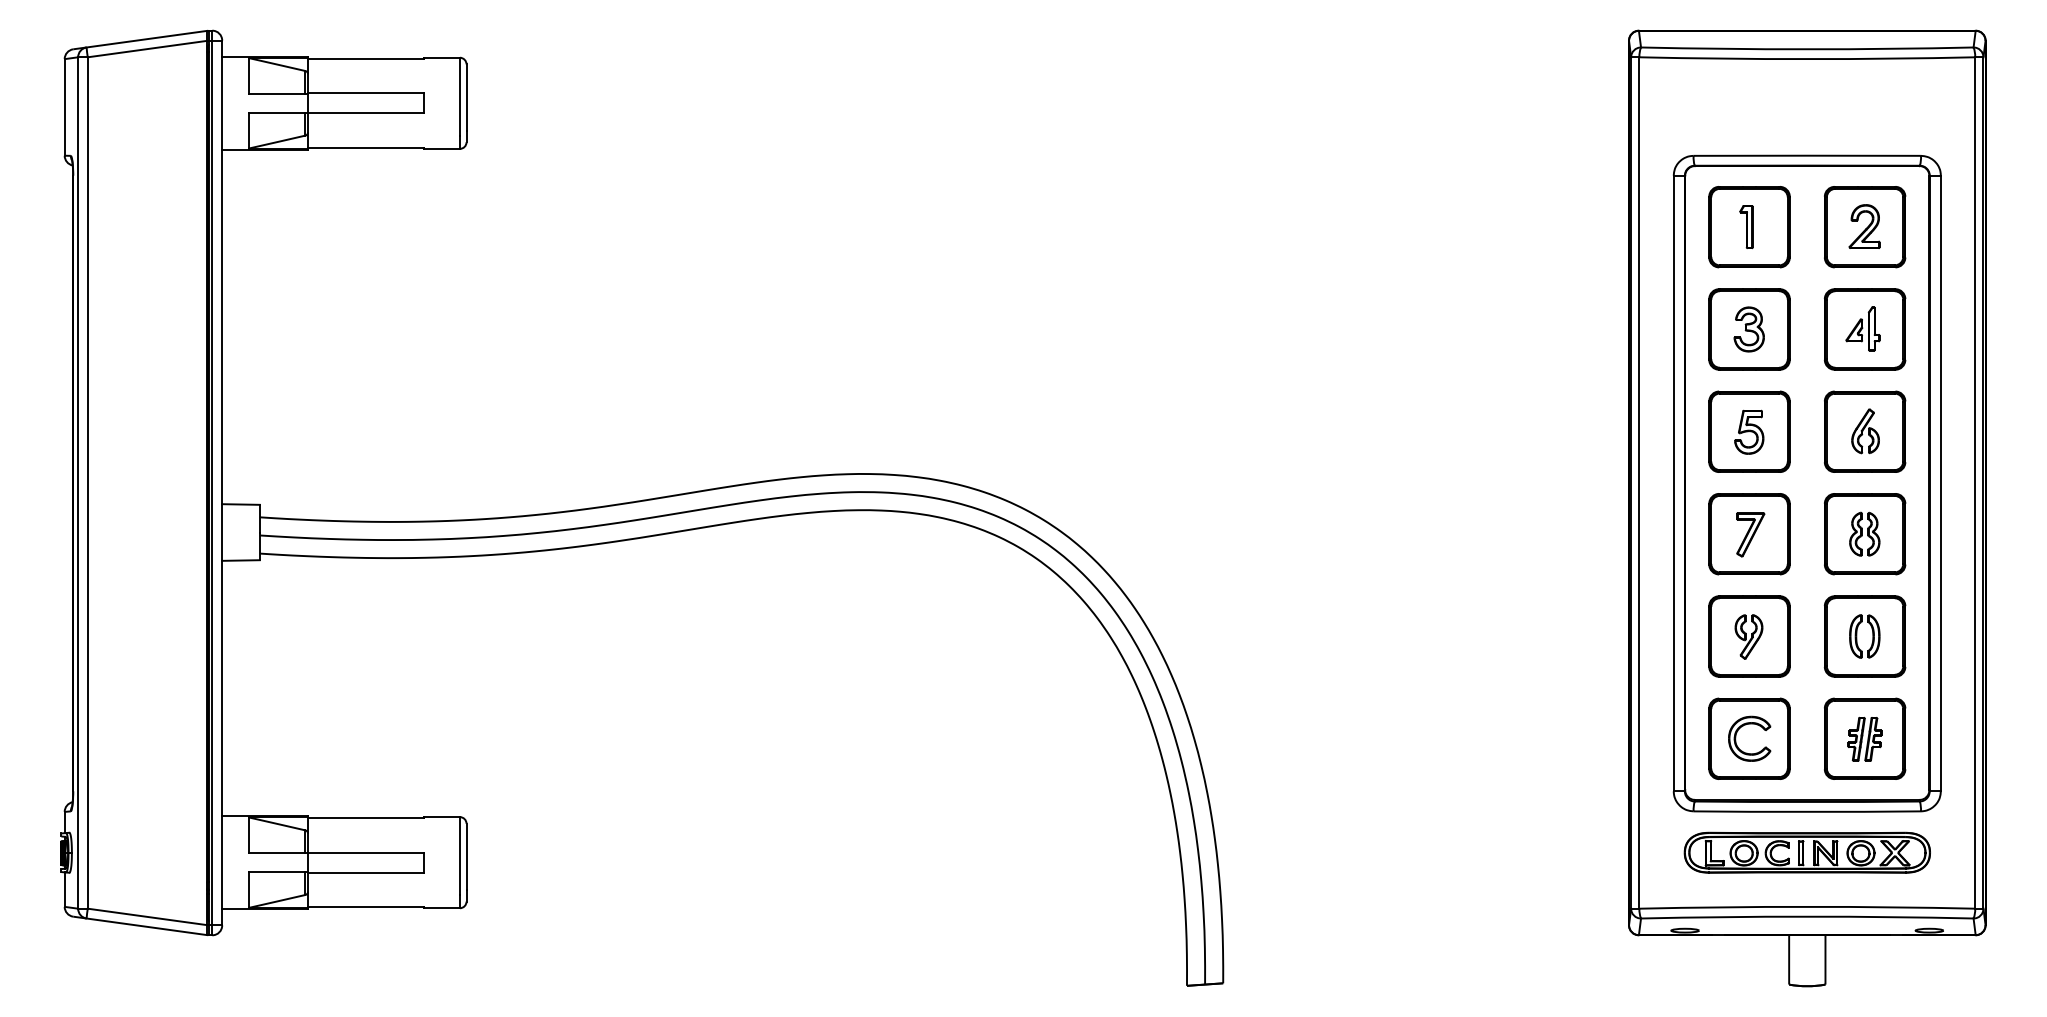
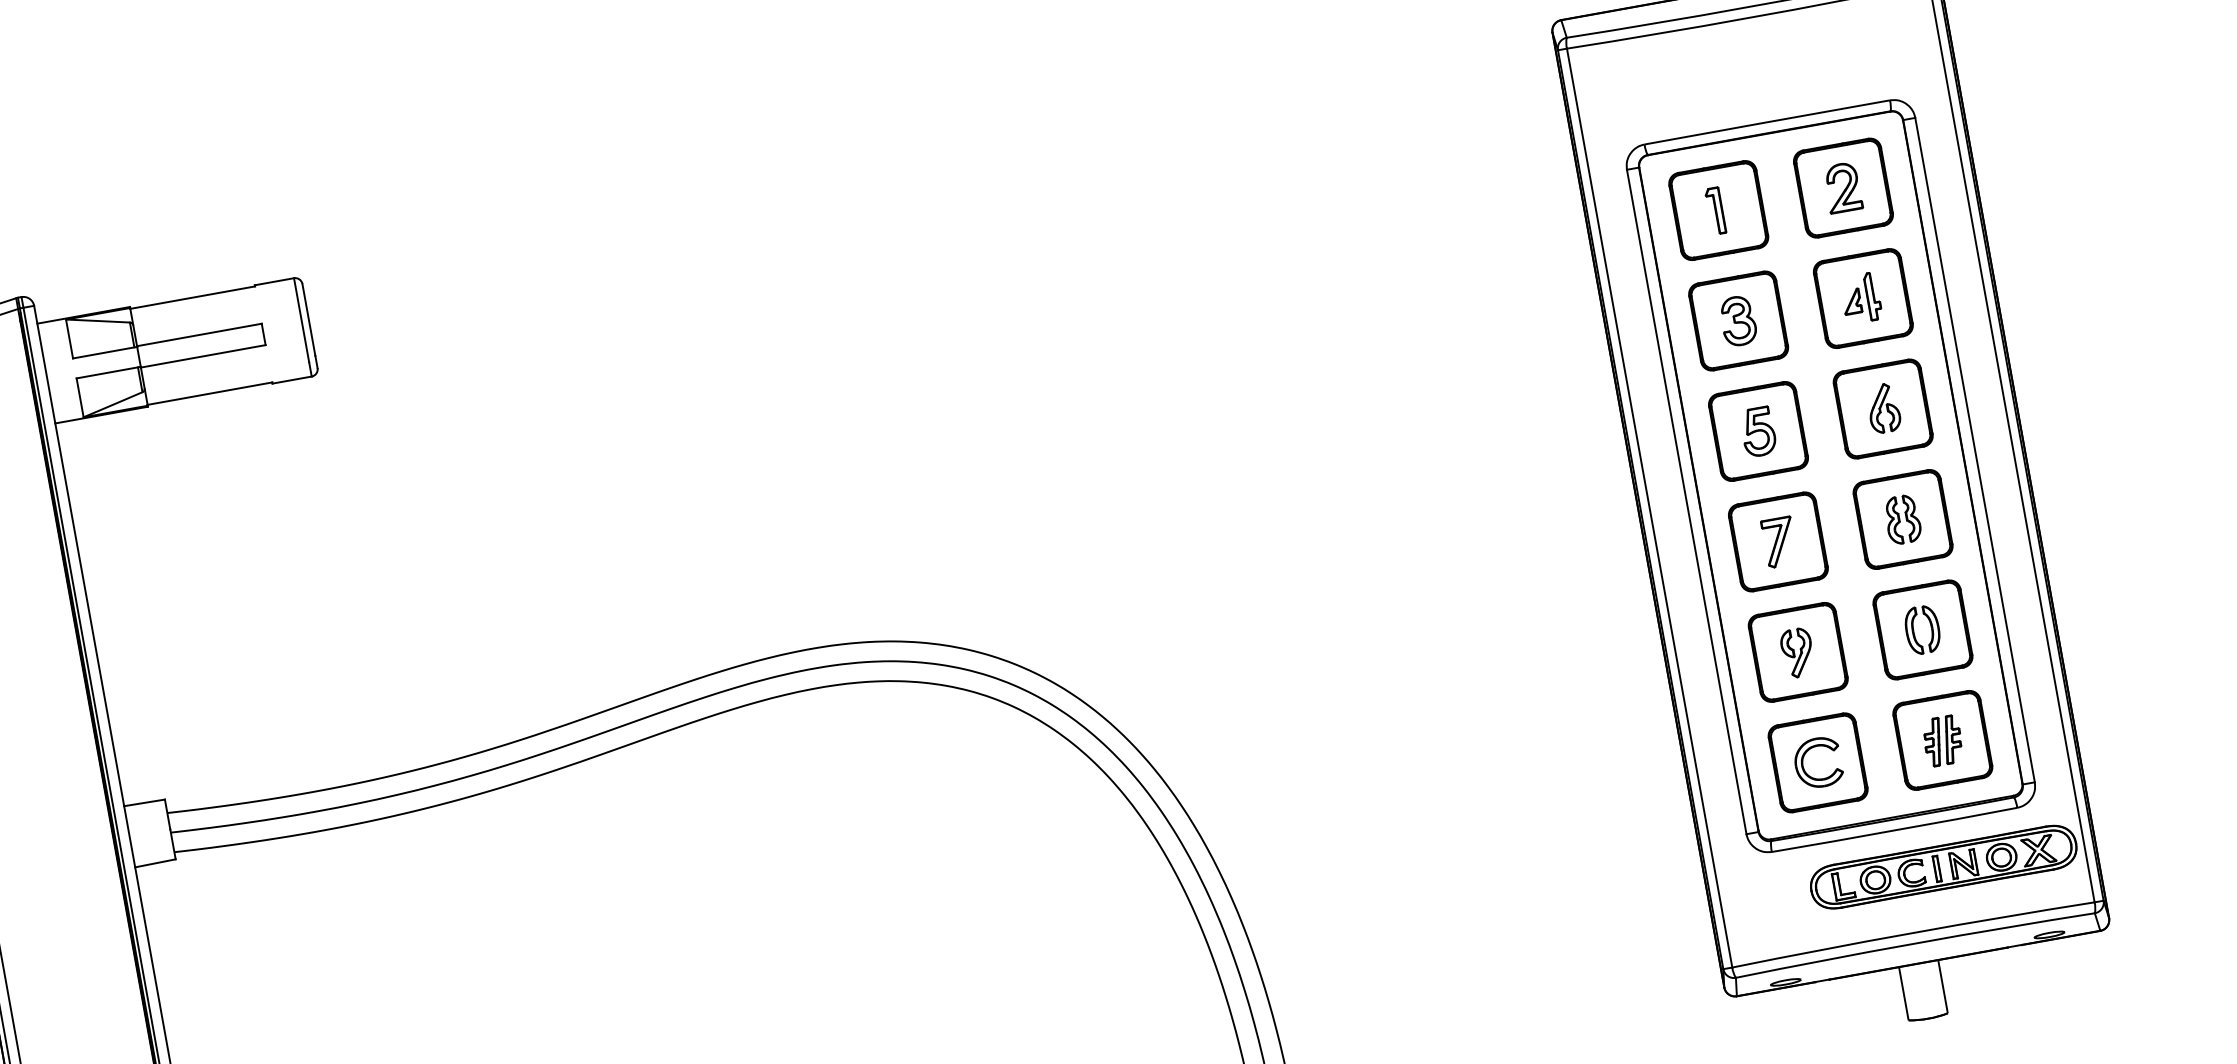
part: (1806, 852) -> (1942, 867), moved

